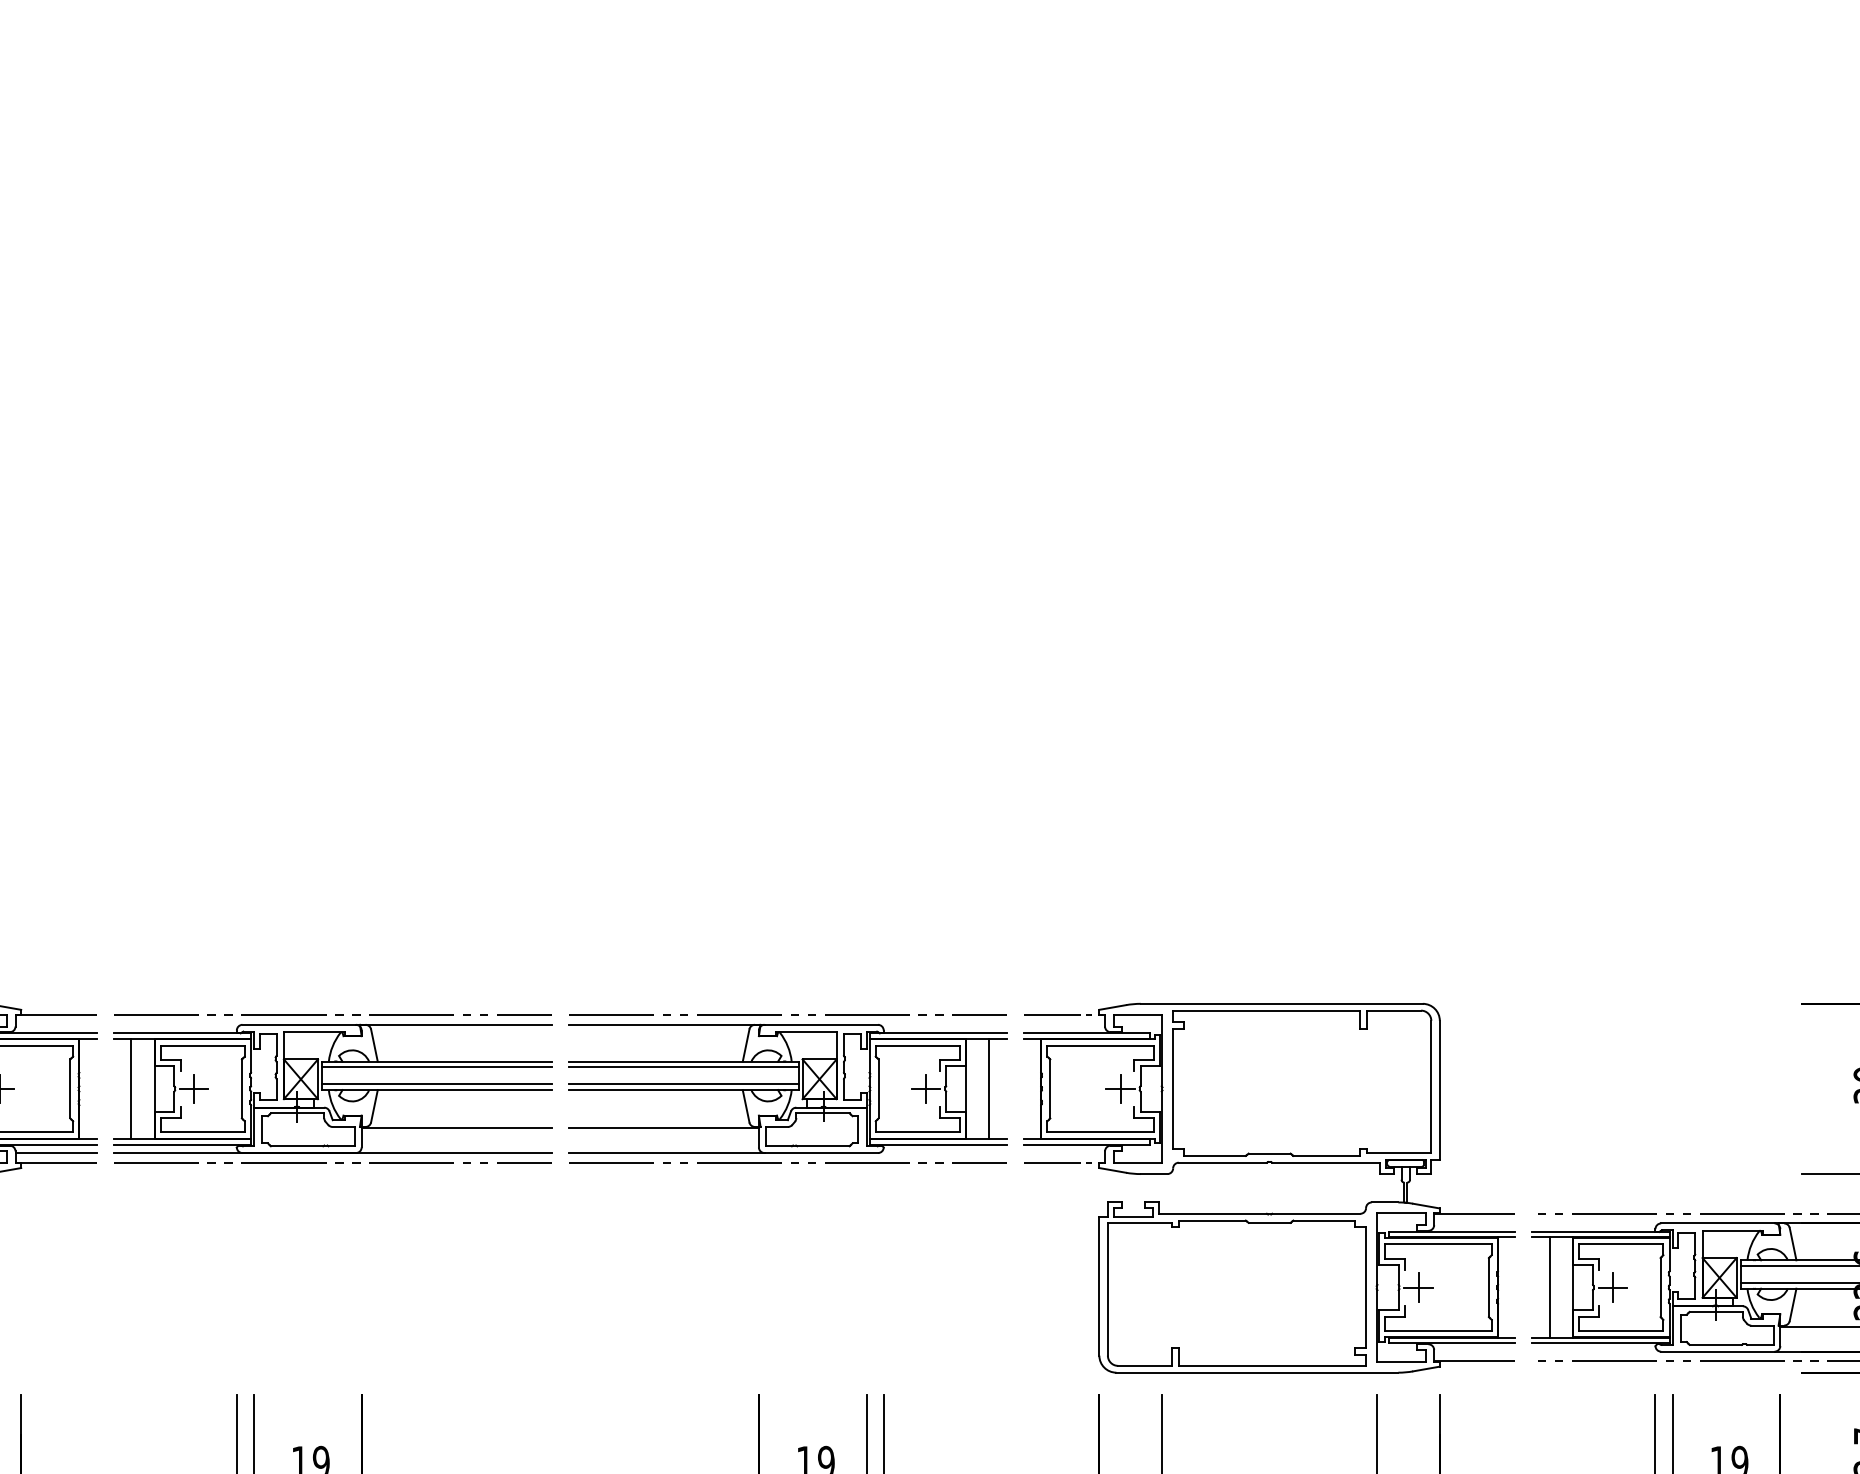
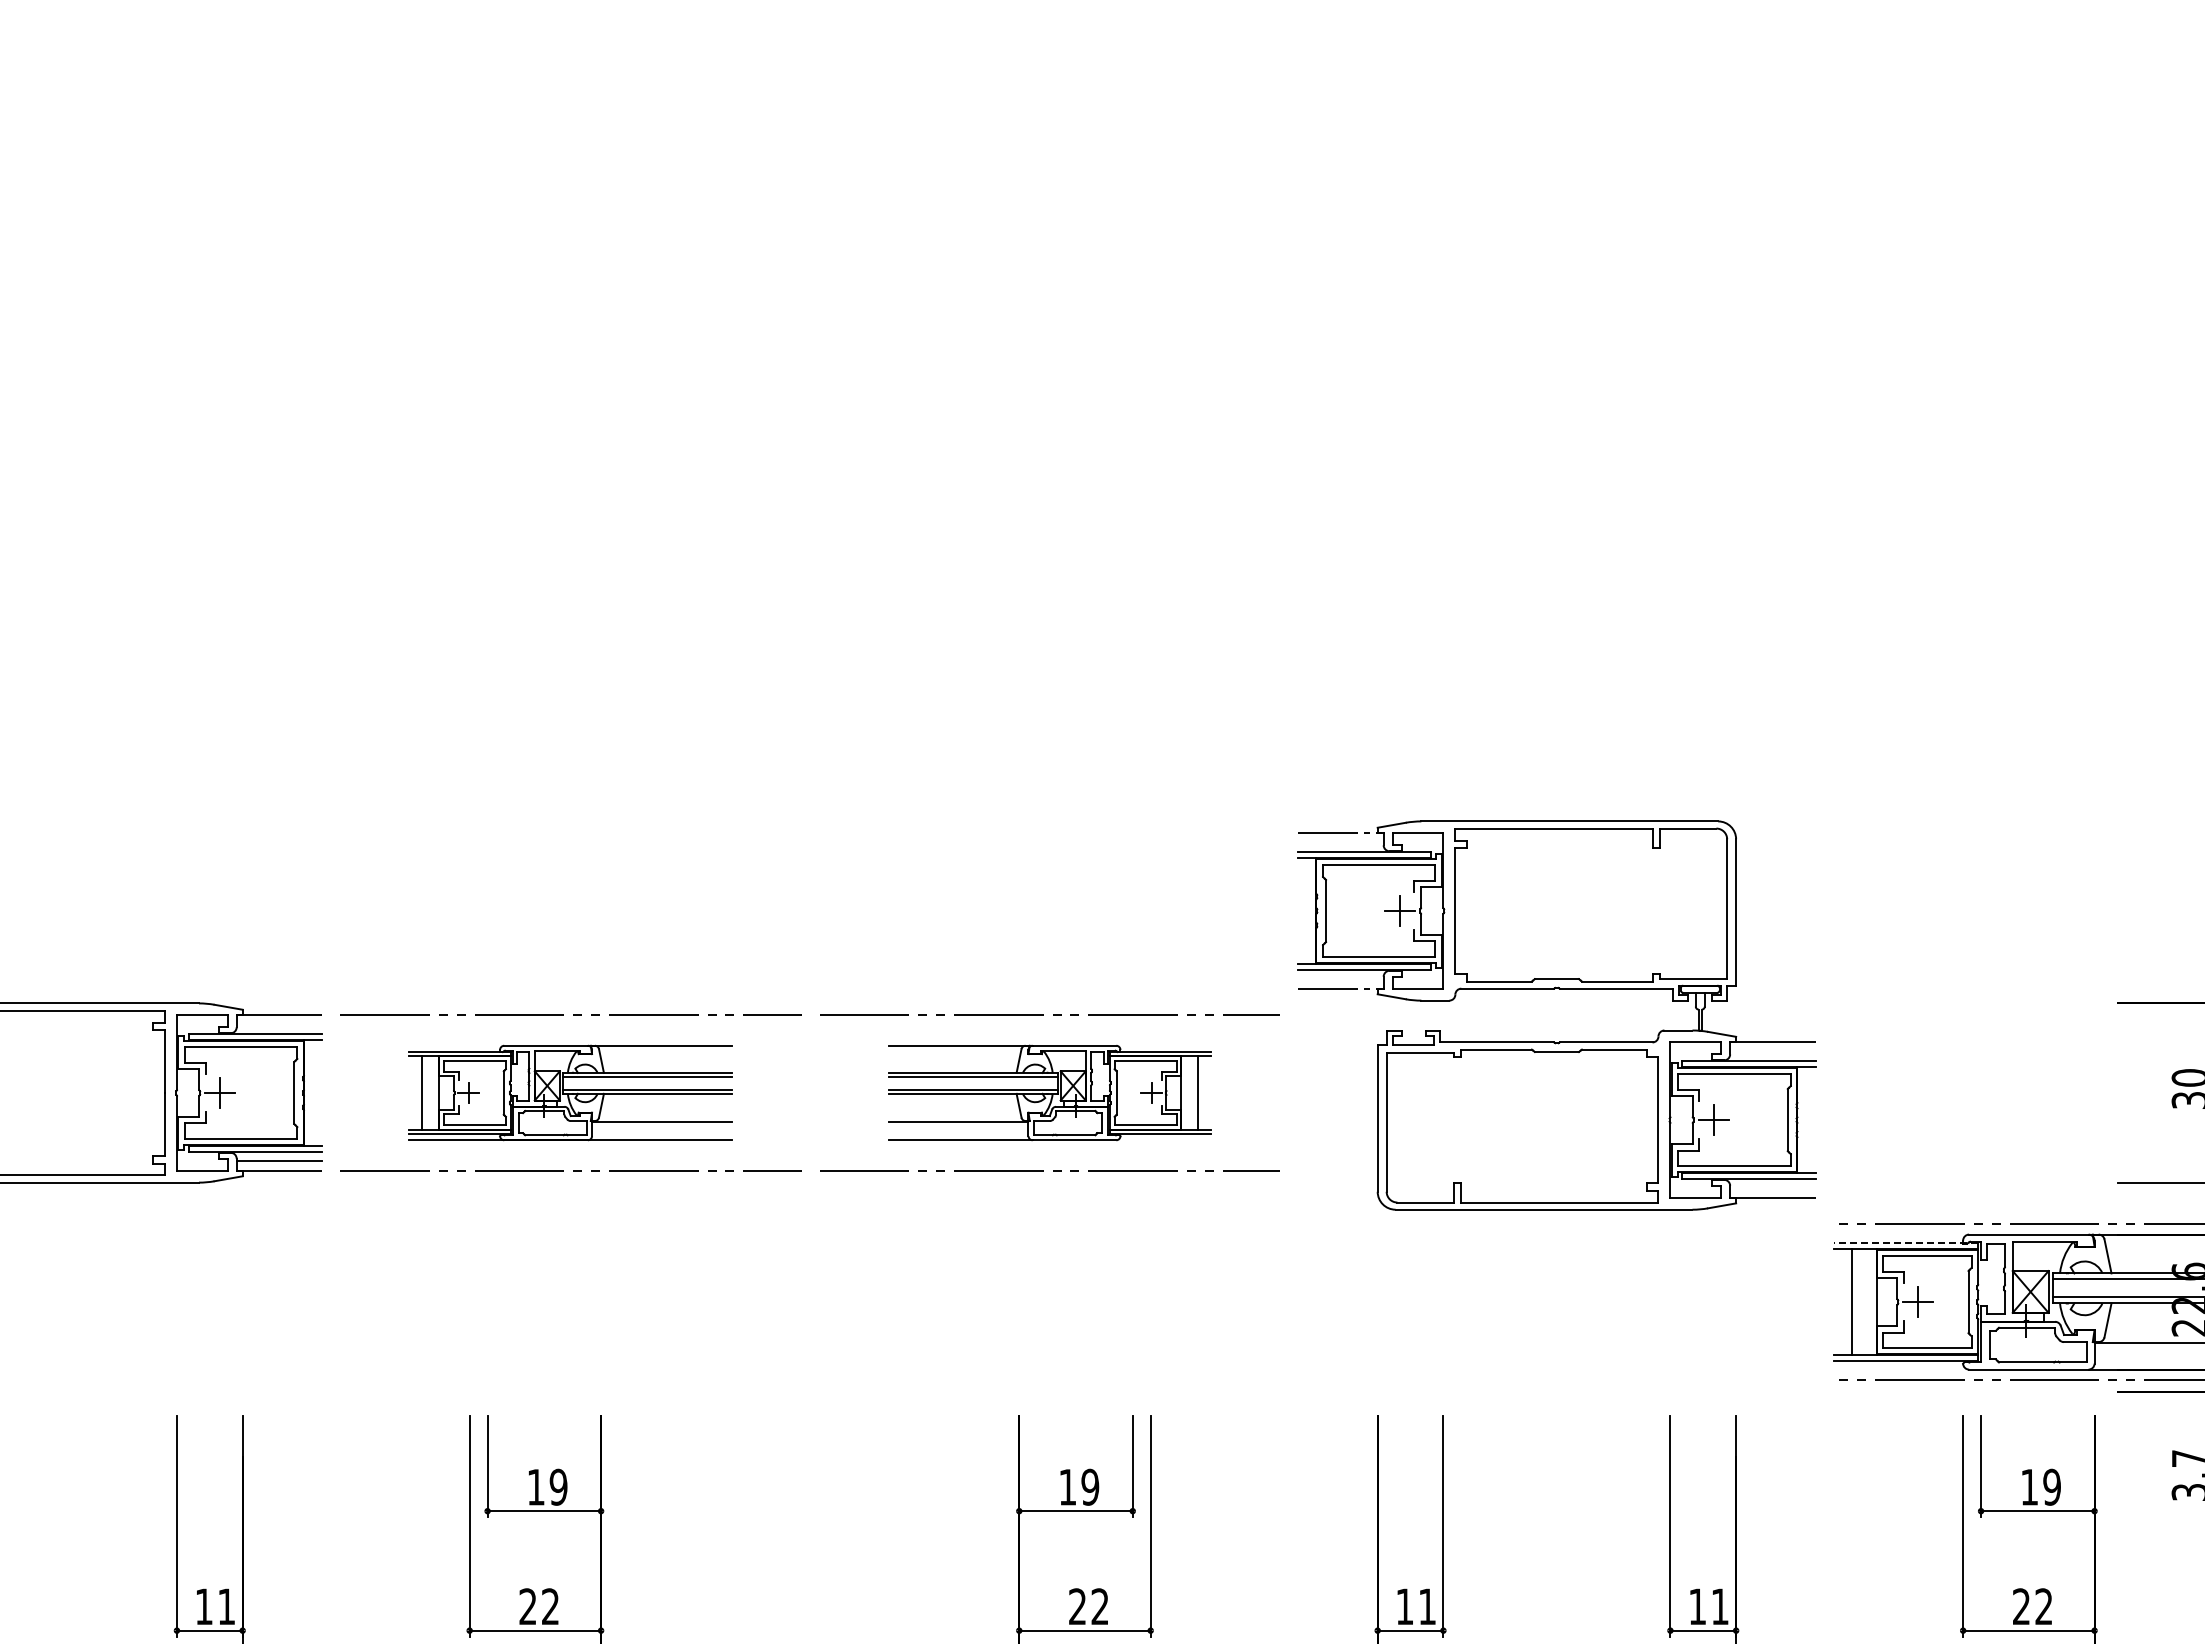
part: (332, 1088) -> (570, 1092), size x0.7
part: (787, 1088) -> (1049, 1092), size x0.7
part: (1267, 1163) -> (1554, 989), moved
line: (1600, 1231) -> (1905, 1243), solid -> dashed

